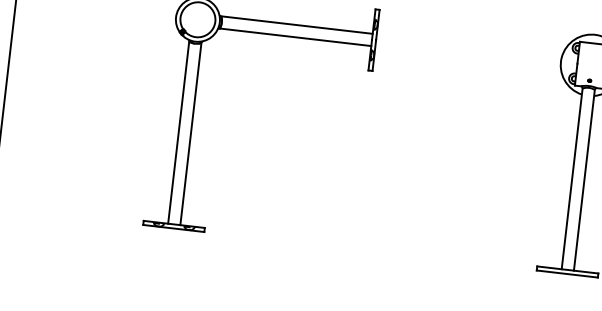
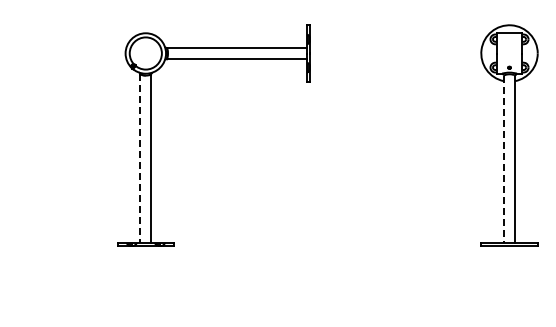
line: (179, 132) -> (140, 158), solid -> dashed
line: (571, 179) -> (503, 159), solid -> dashed

